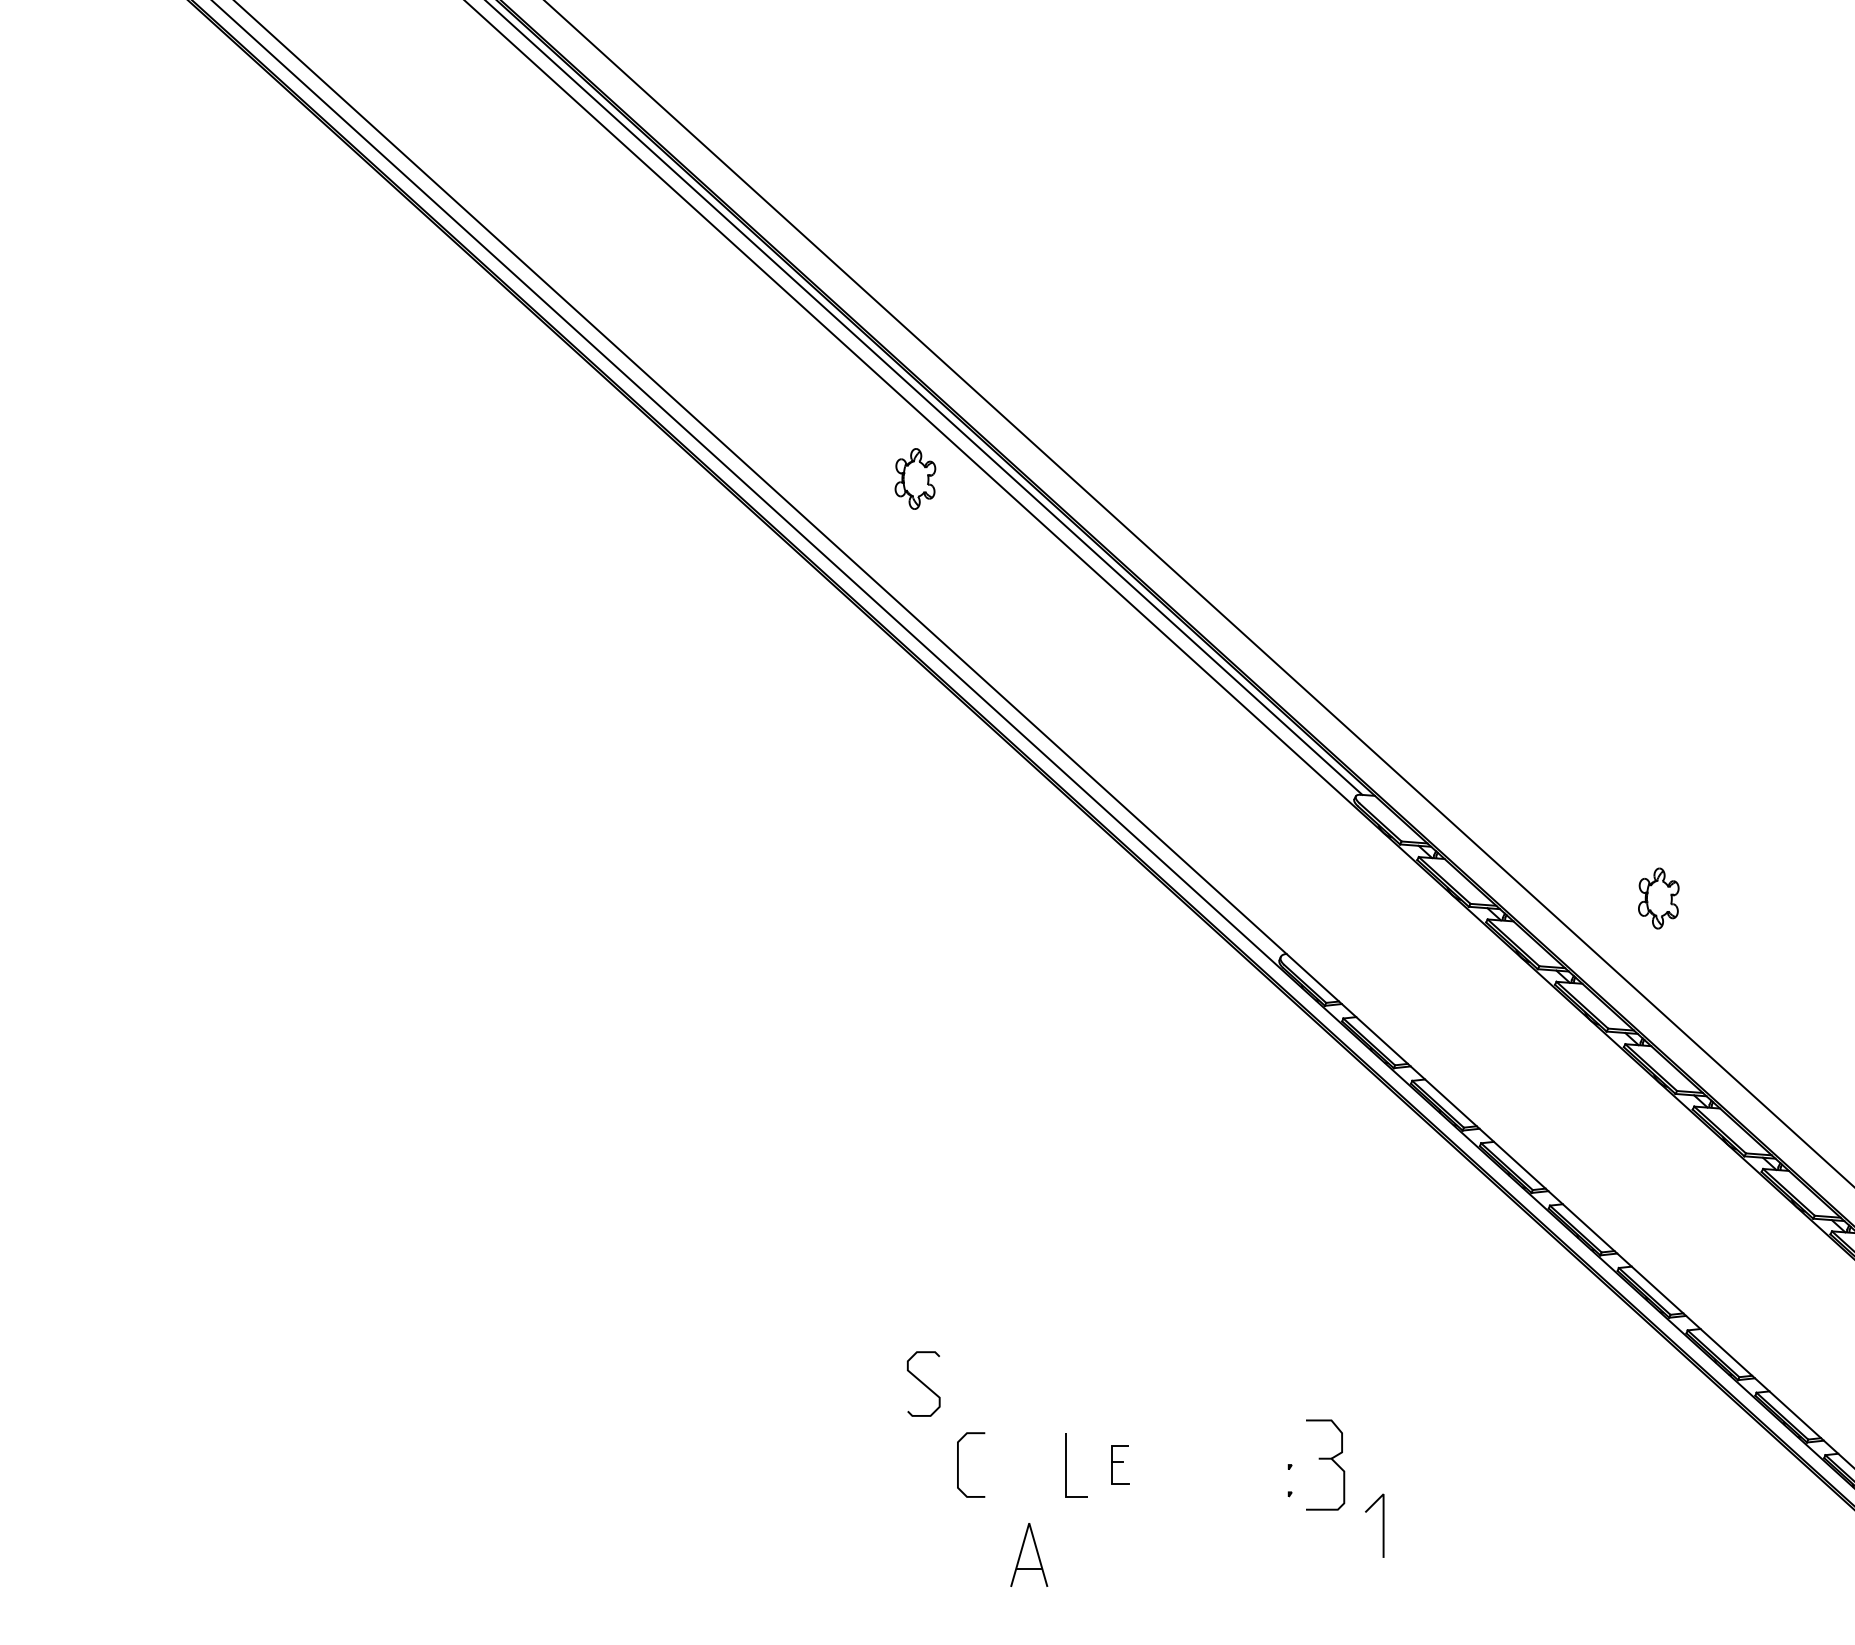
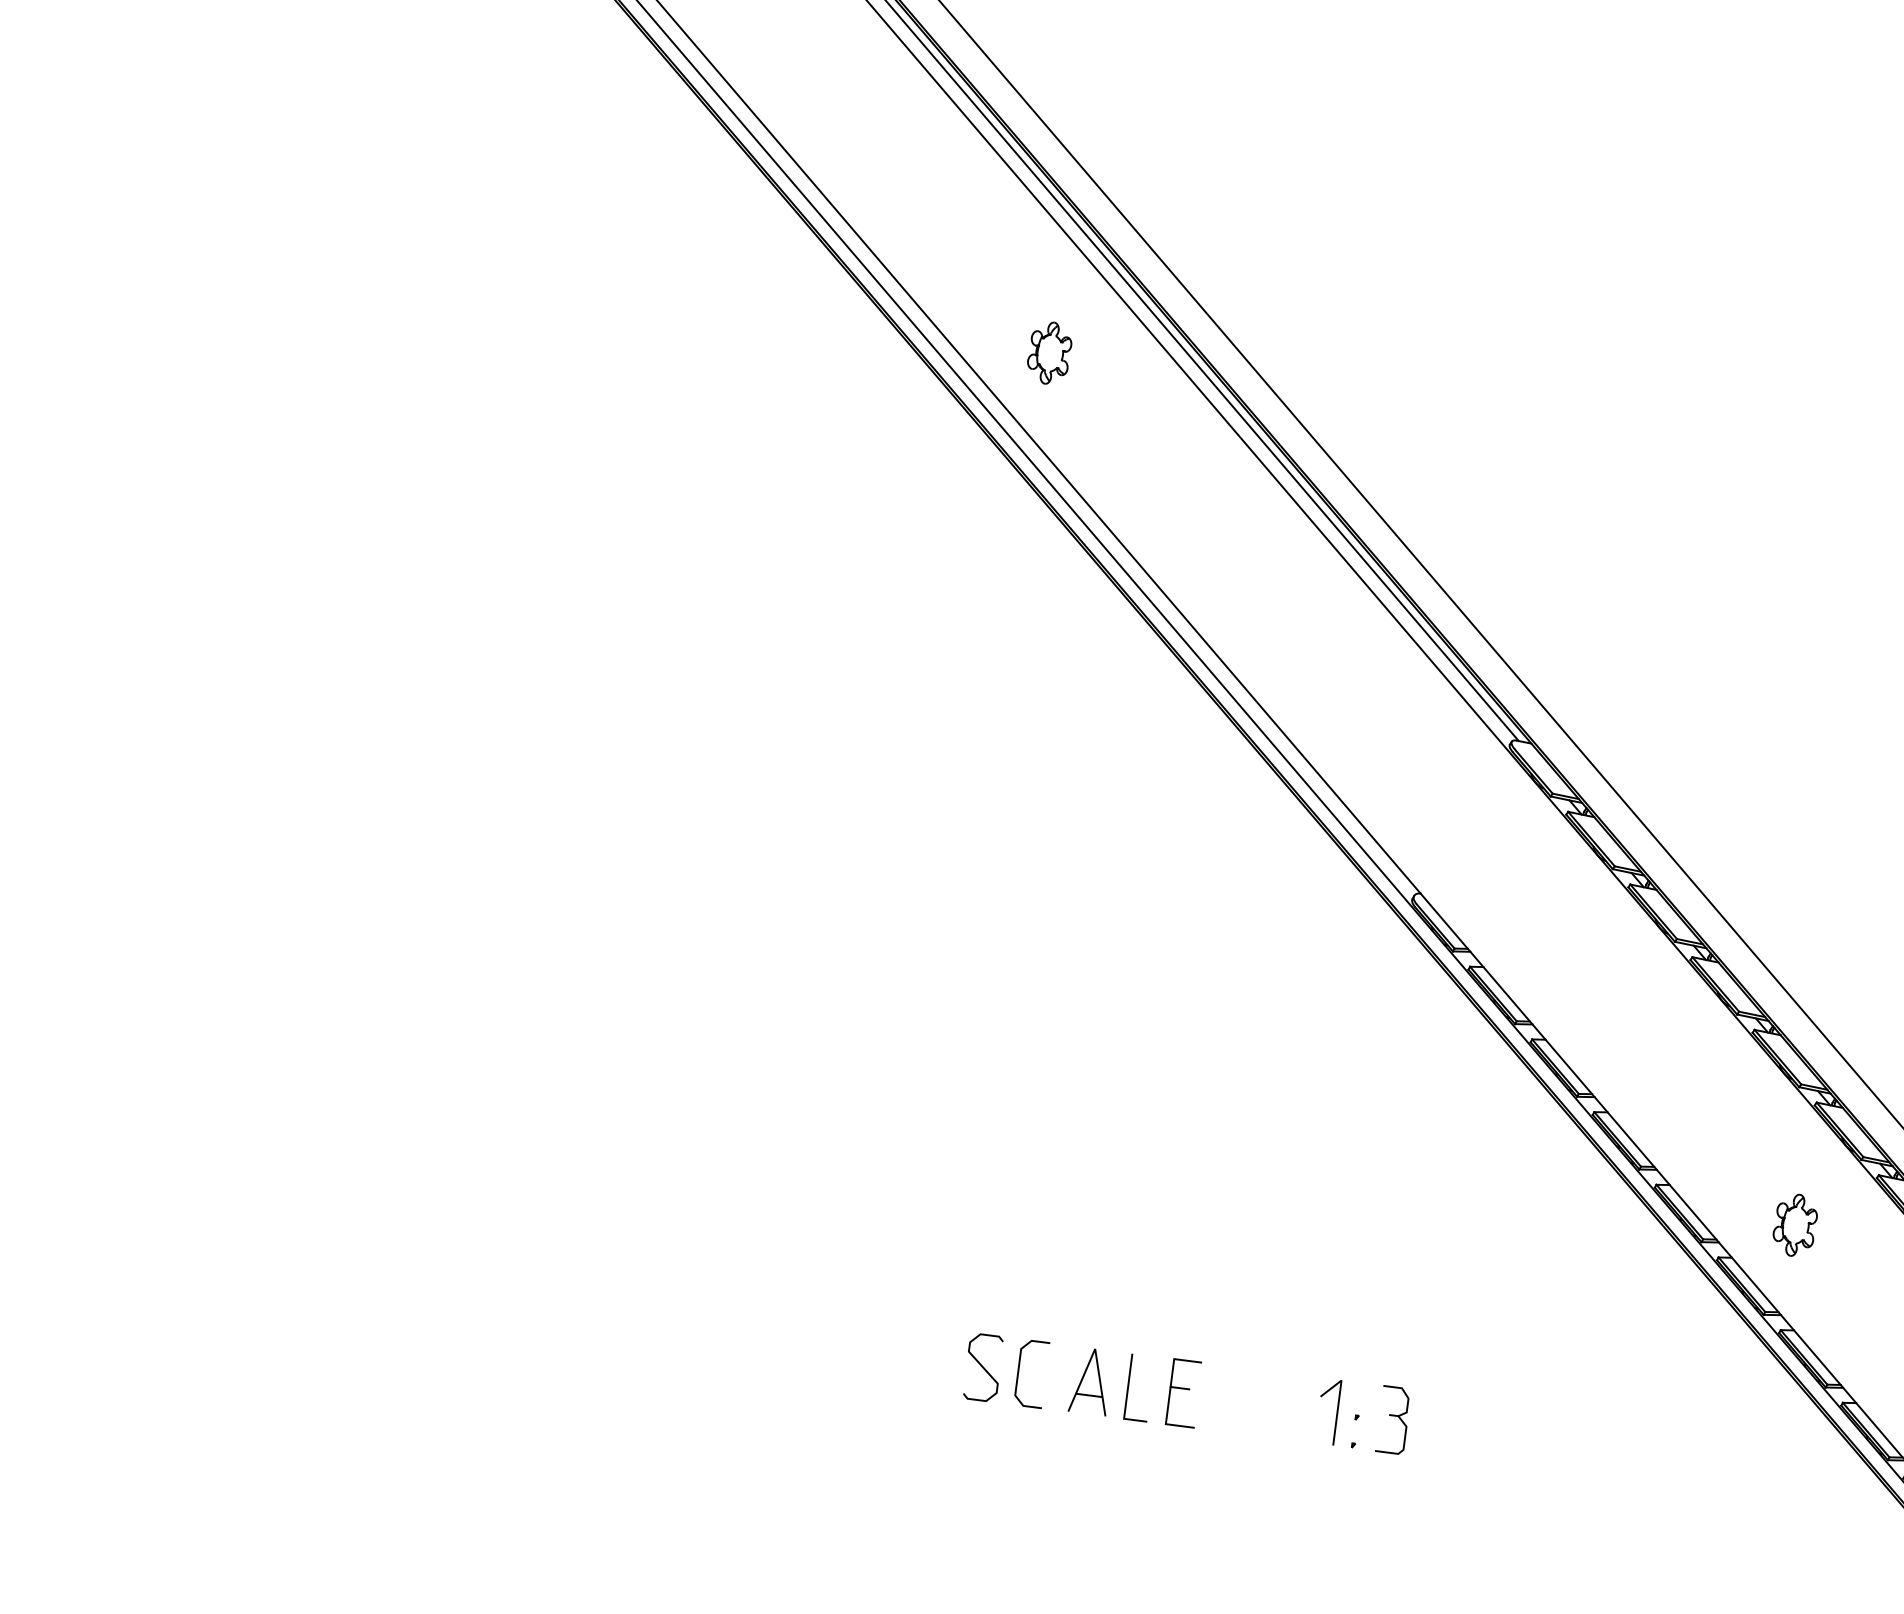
part: (915, 478) -> (1049, 352), moved
part: (1658, 898) -> (1795, 1225), moved
curve: (923, 1383) -> (983, 1367), moved
part: (1120, 1464) -> (1184, 1392), size x1.67
part: (1325, 1464) -> (1393, 1419), size x0.71
line: (1382, 1525) -> (1336, 1412), moved
part: (1029, 1554) -> (1091, 1380), moved

